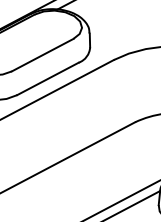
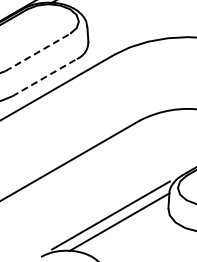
line: (43, 55) -> (38, 52), solid -> dashed
line: (48, 78) -> (44, 77), solid -> dashed

